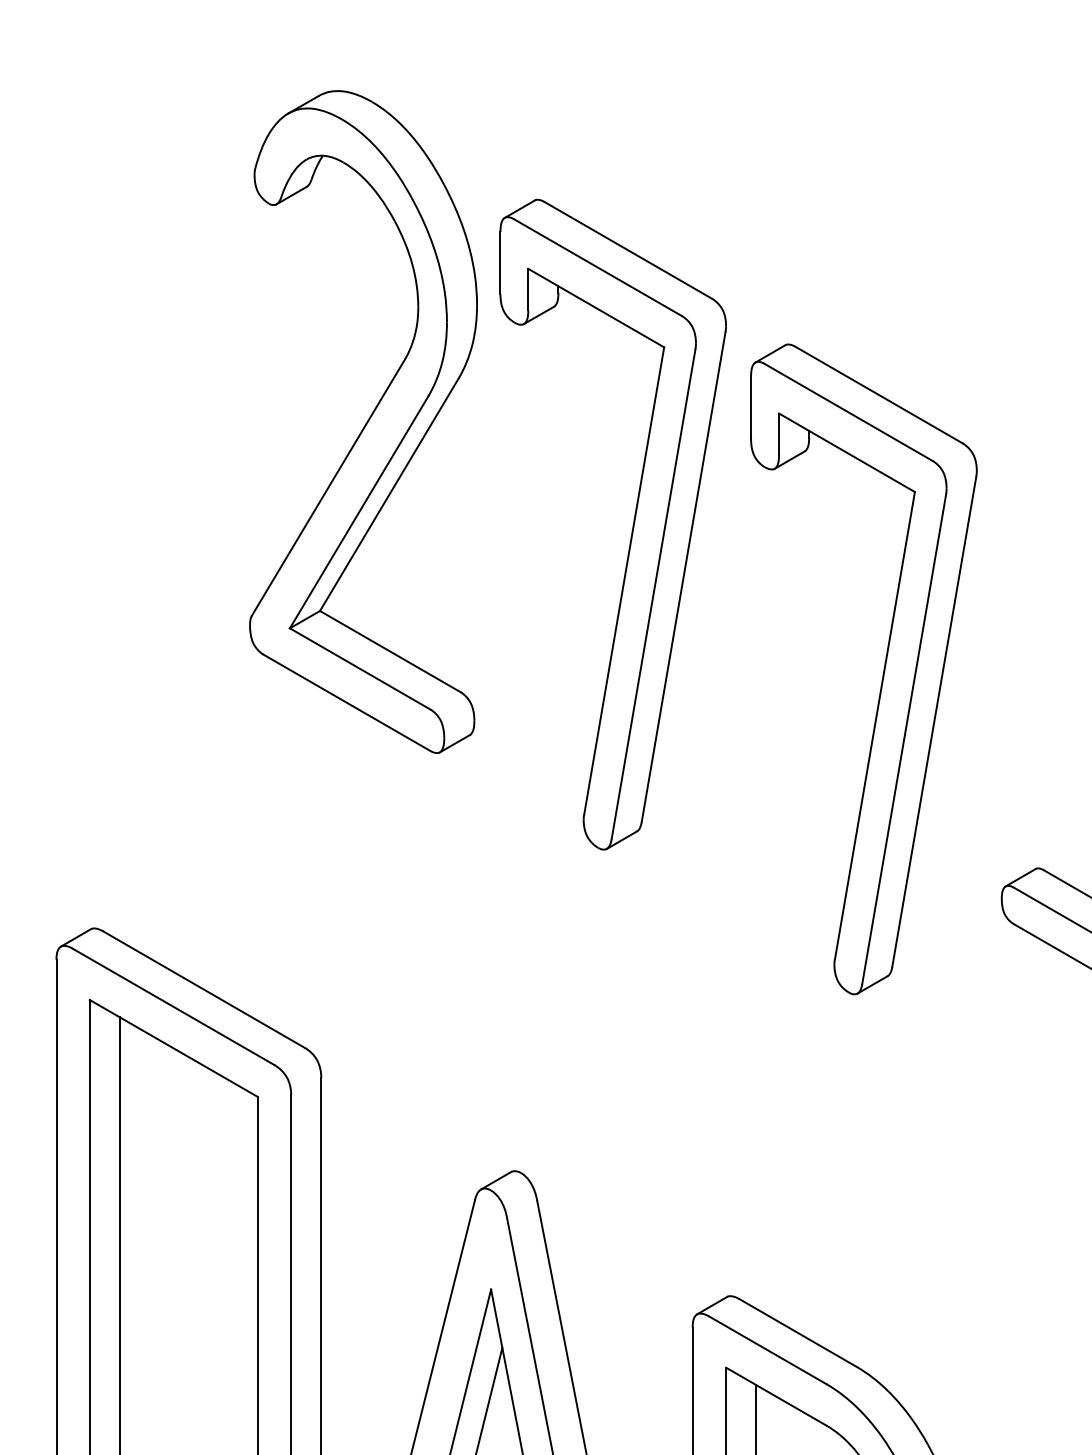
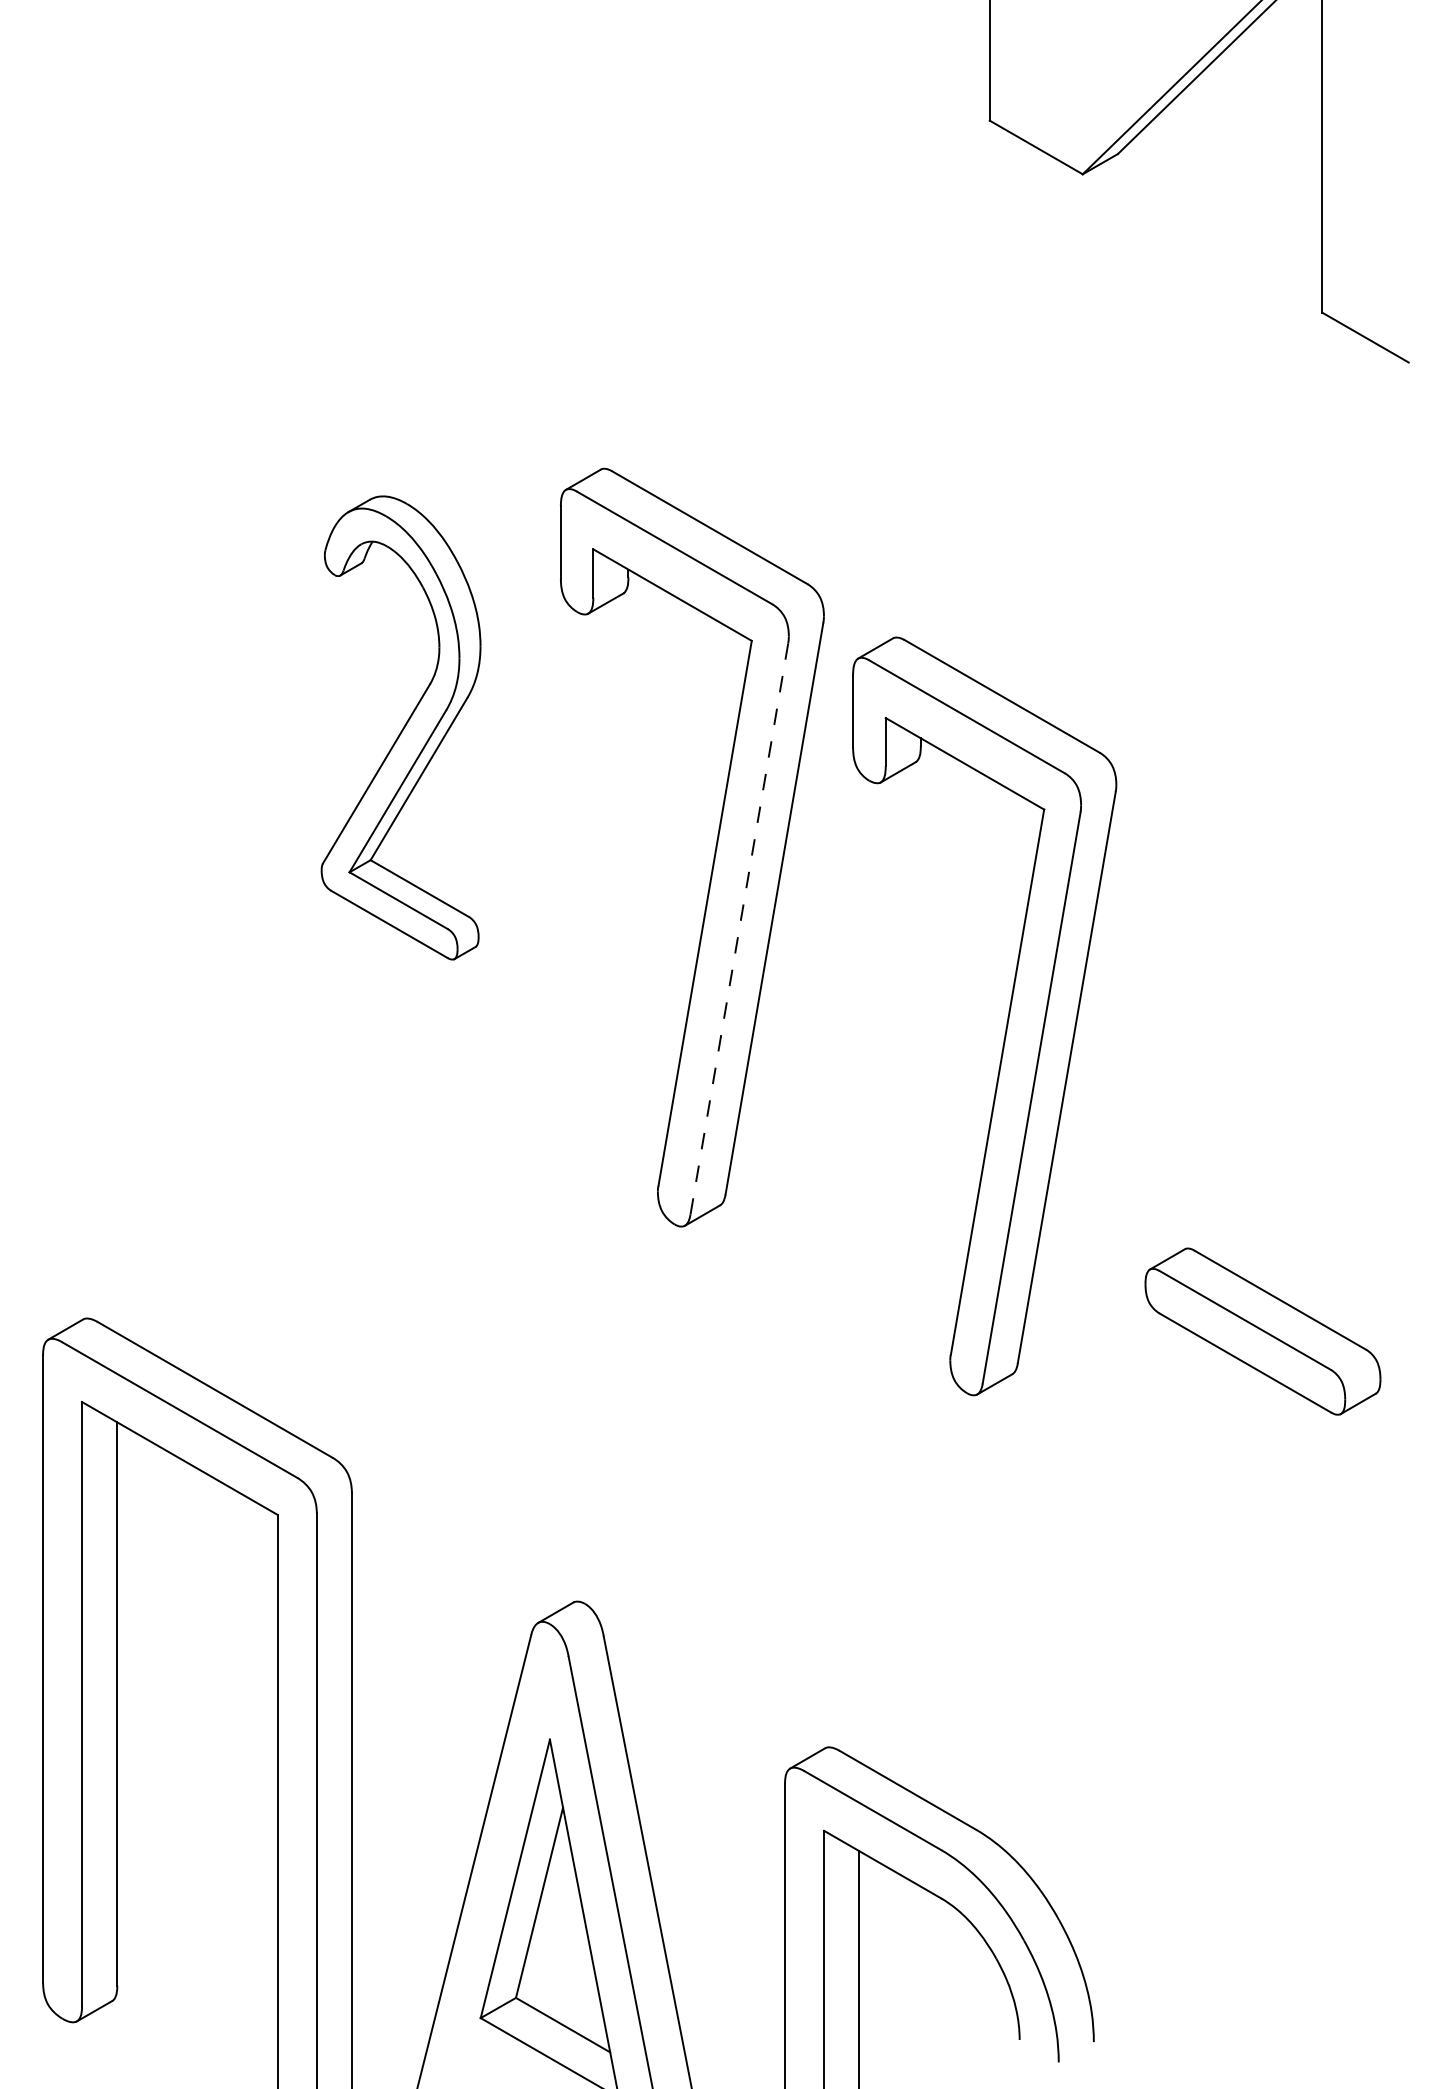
part: (362, 421) -> (400, 727), size x0.6
line: (653, 594) -> (739, 929), solid -> dashed

